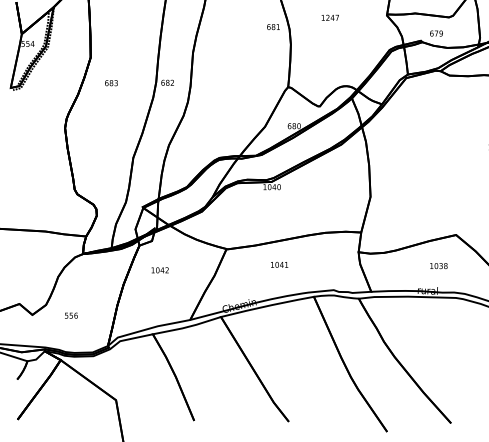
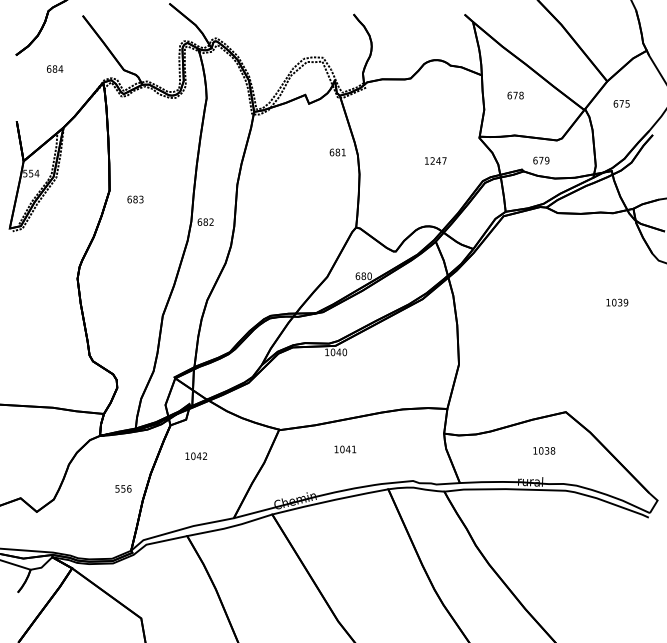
text: (330, 17) -> (435, 160), moved
text: (111, 83) -> (135, 199), moved
text: (71, 315) -> (123, 488), moved

